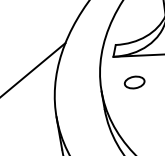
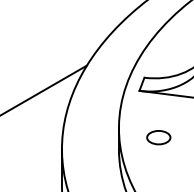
part: (134, 82) -> (158, 137), moved

